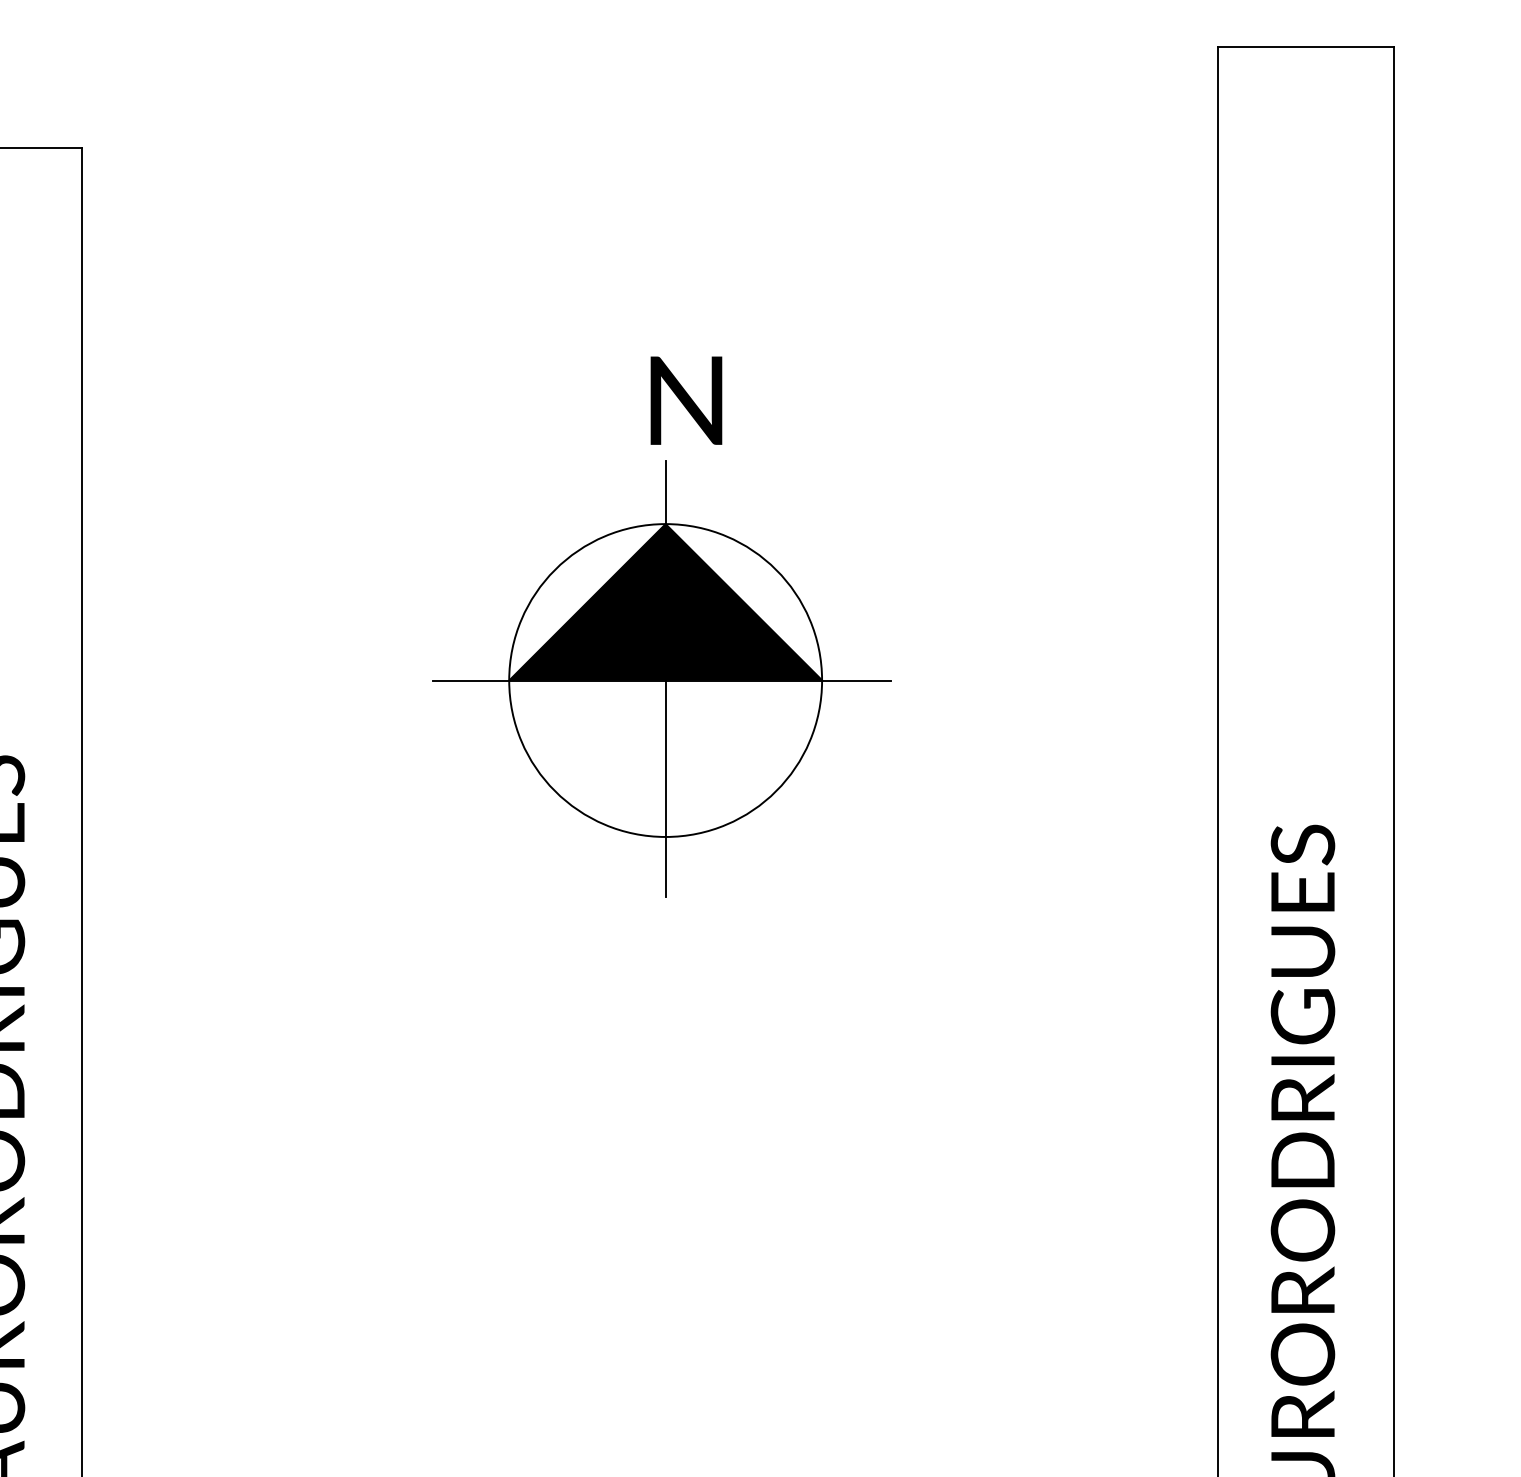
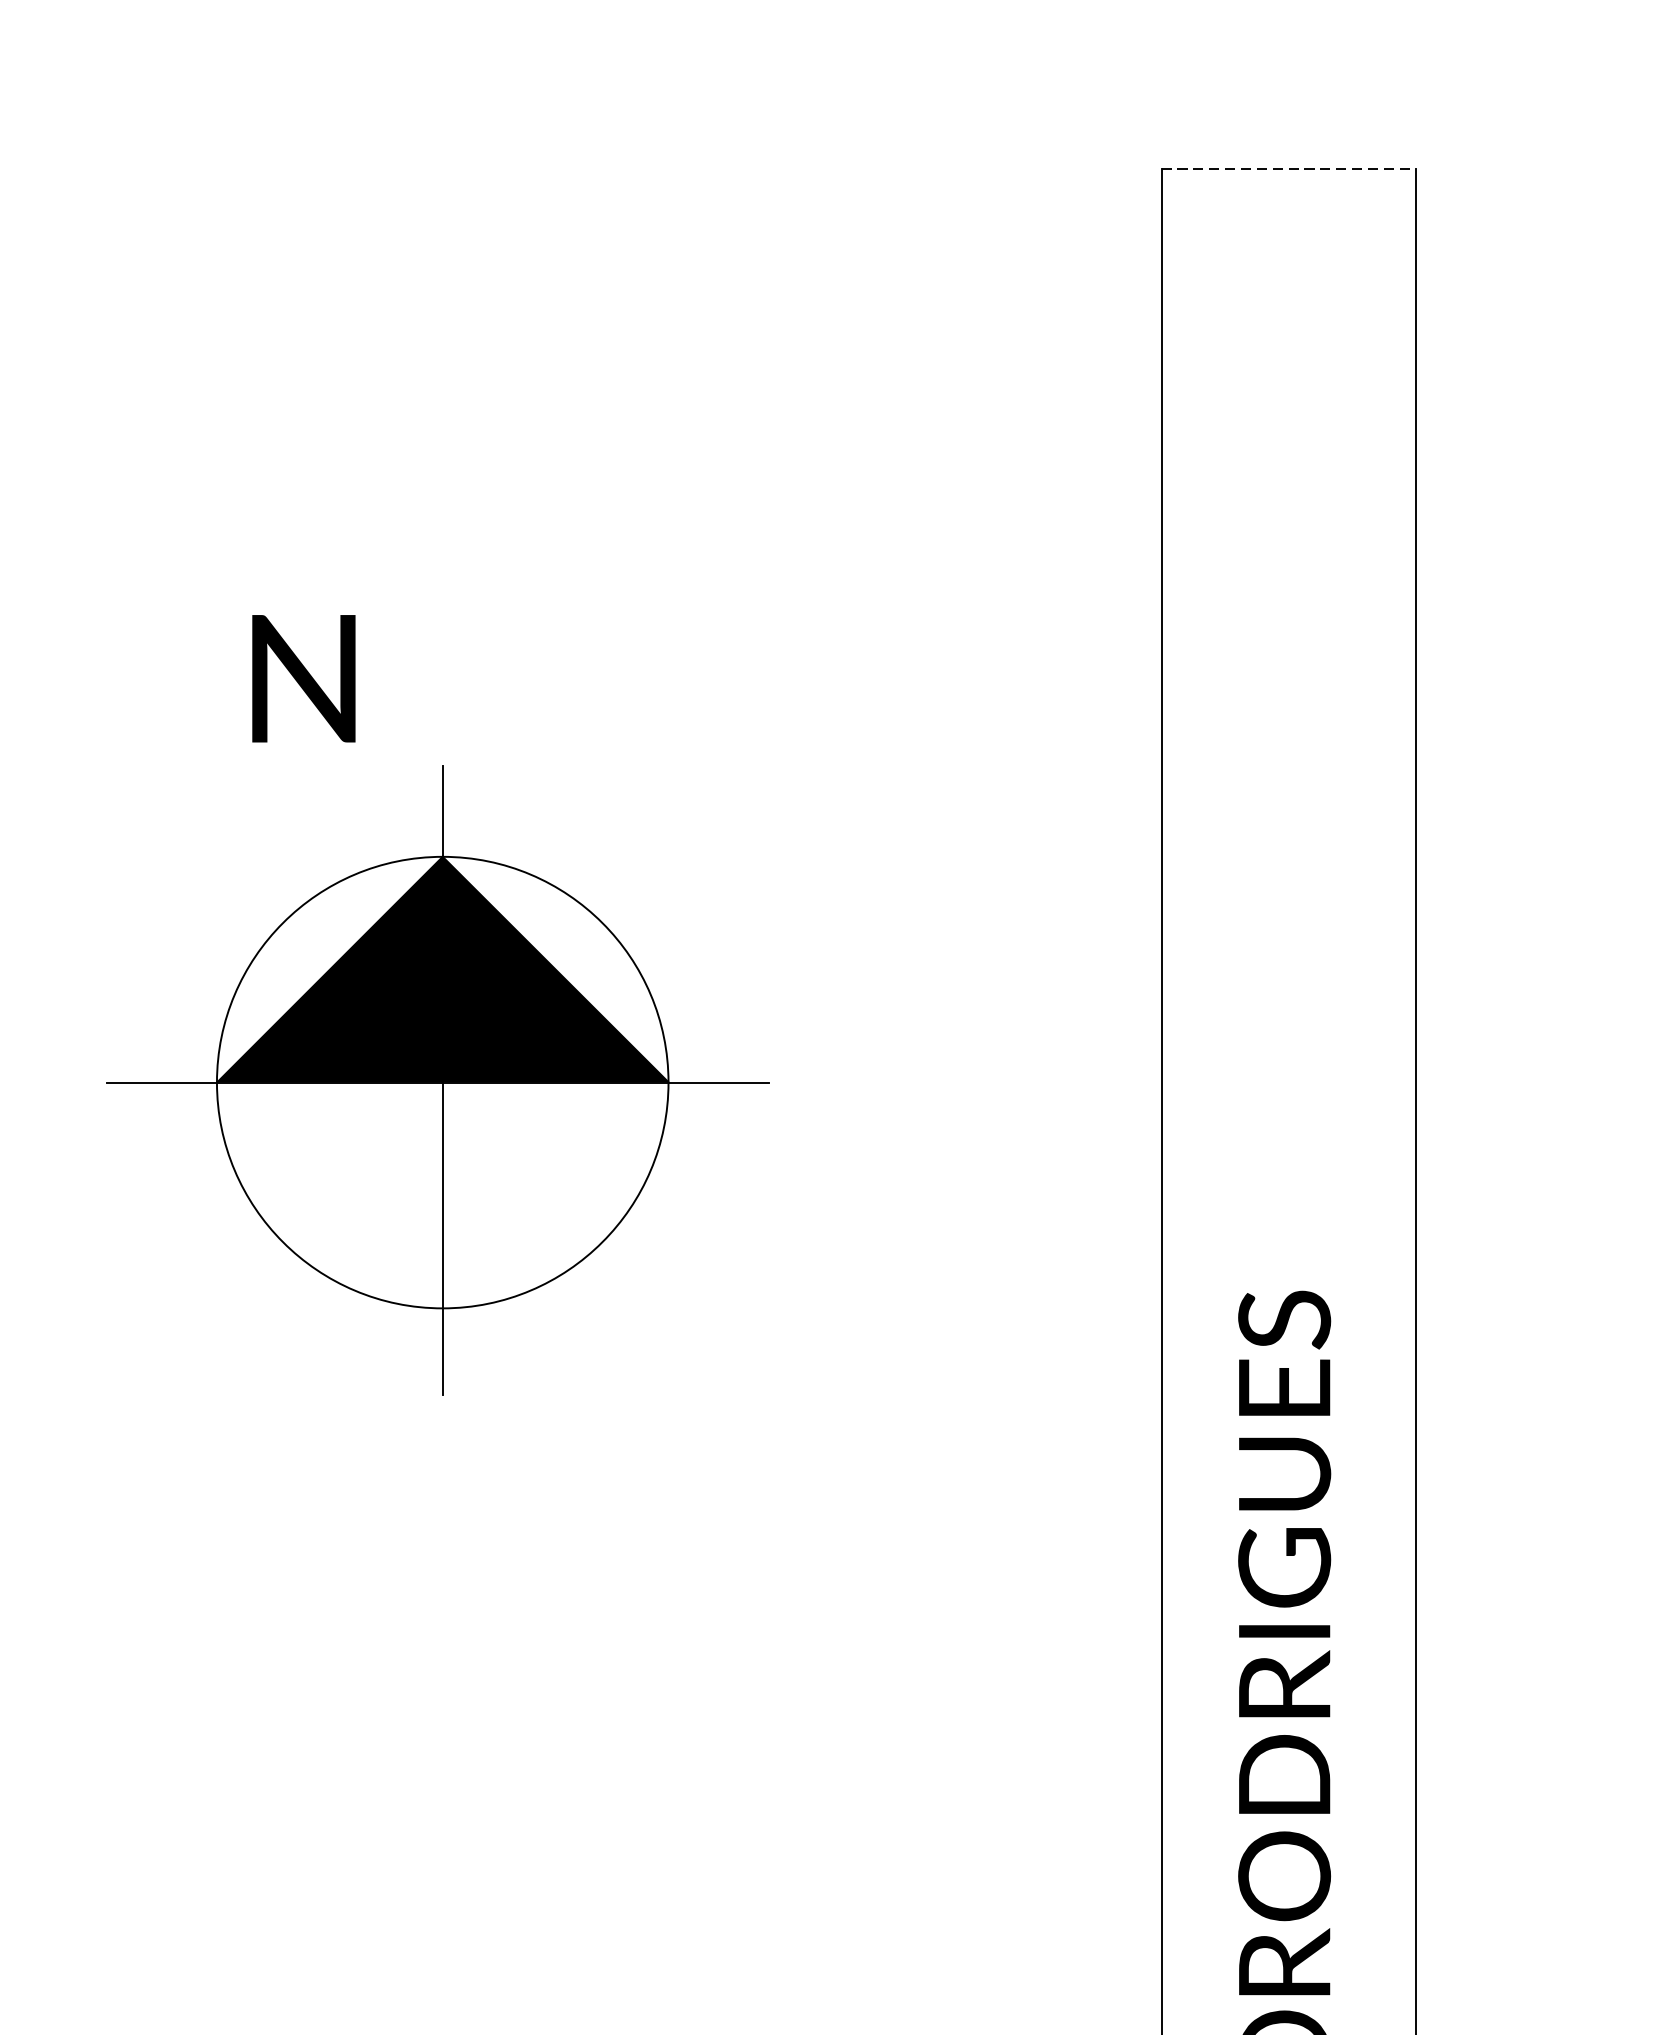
line: (1306, 47) -> (1289, 168), solid -> dashed
text: (686, 400) -> (303, 678), moved
part: (661, 678) -> (436, 1079), moved

